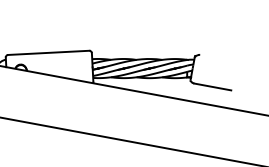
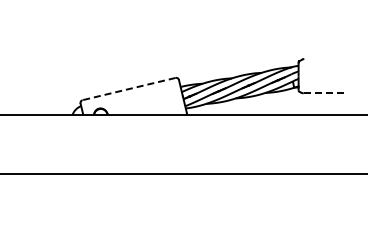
line: (48, 53) -> (129, 89), solid -> dashed
line: (213, 87) -> (326, 93), solid -> dashed

